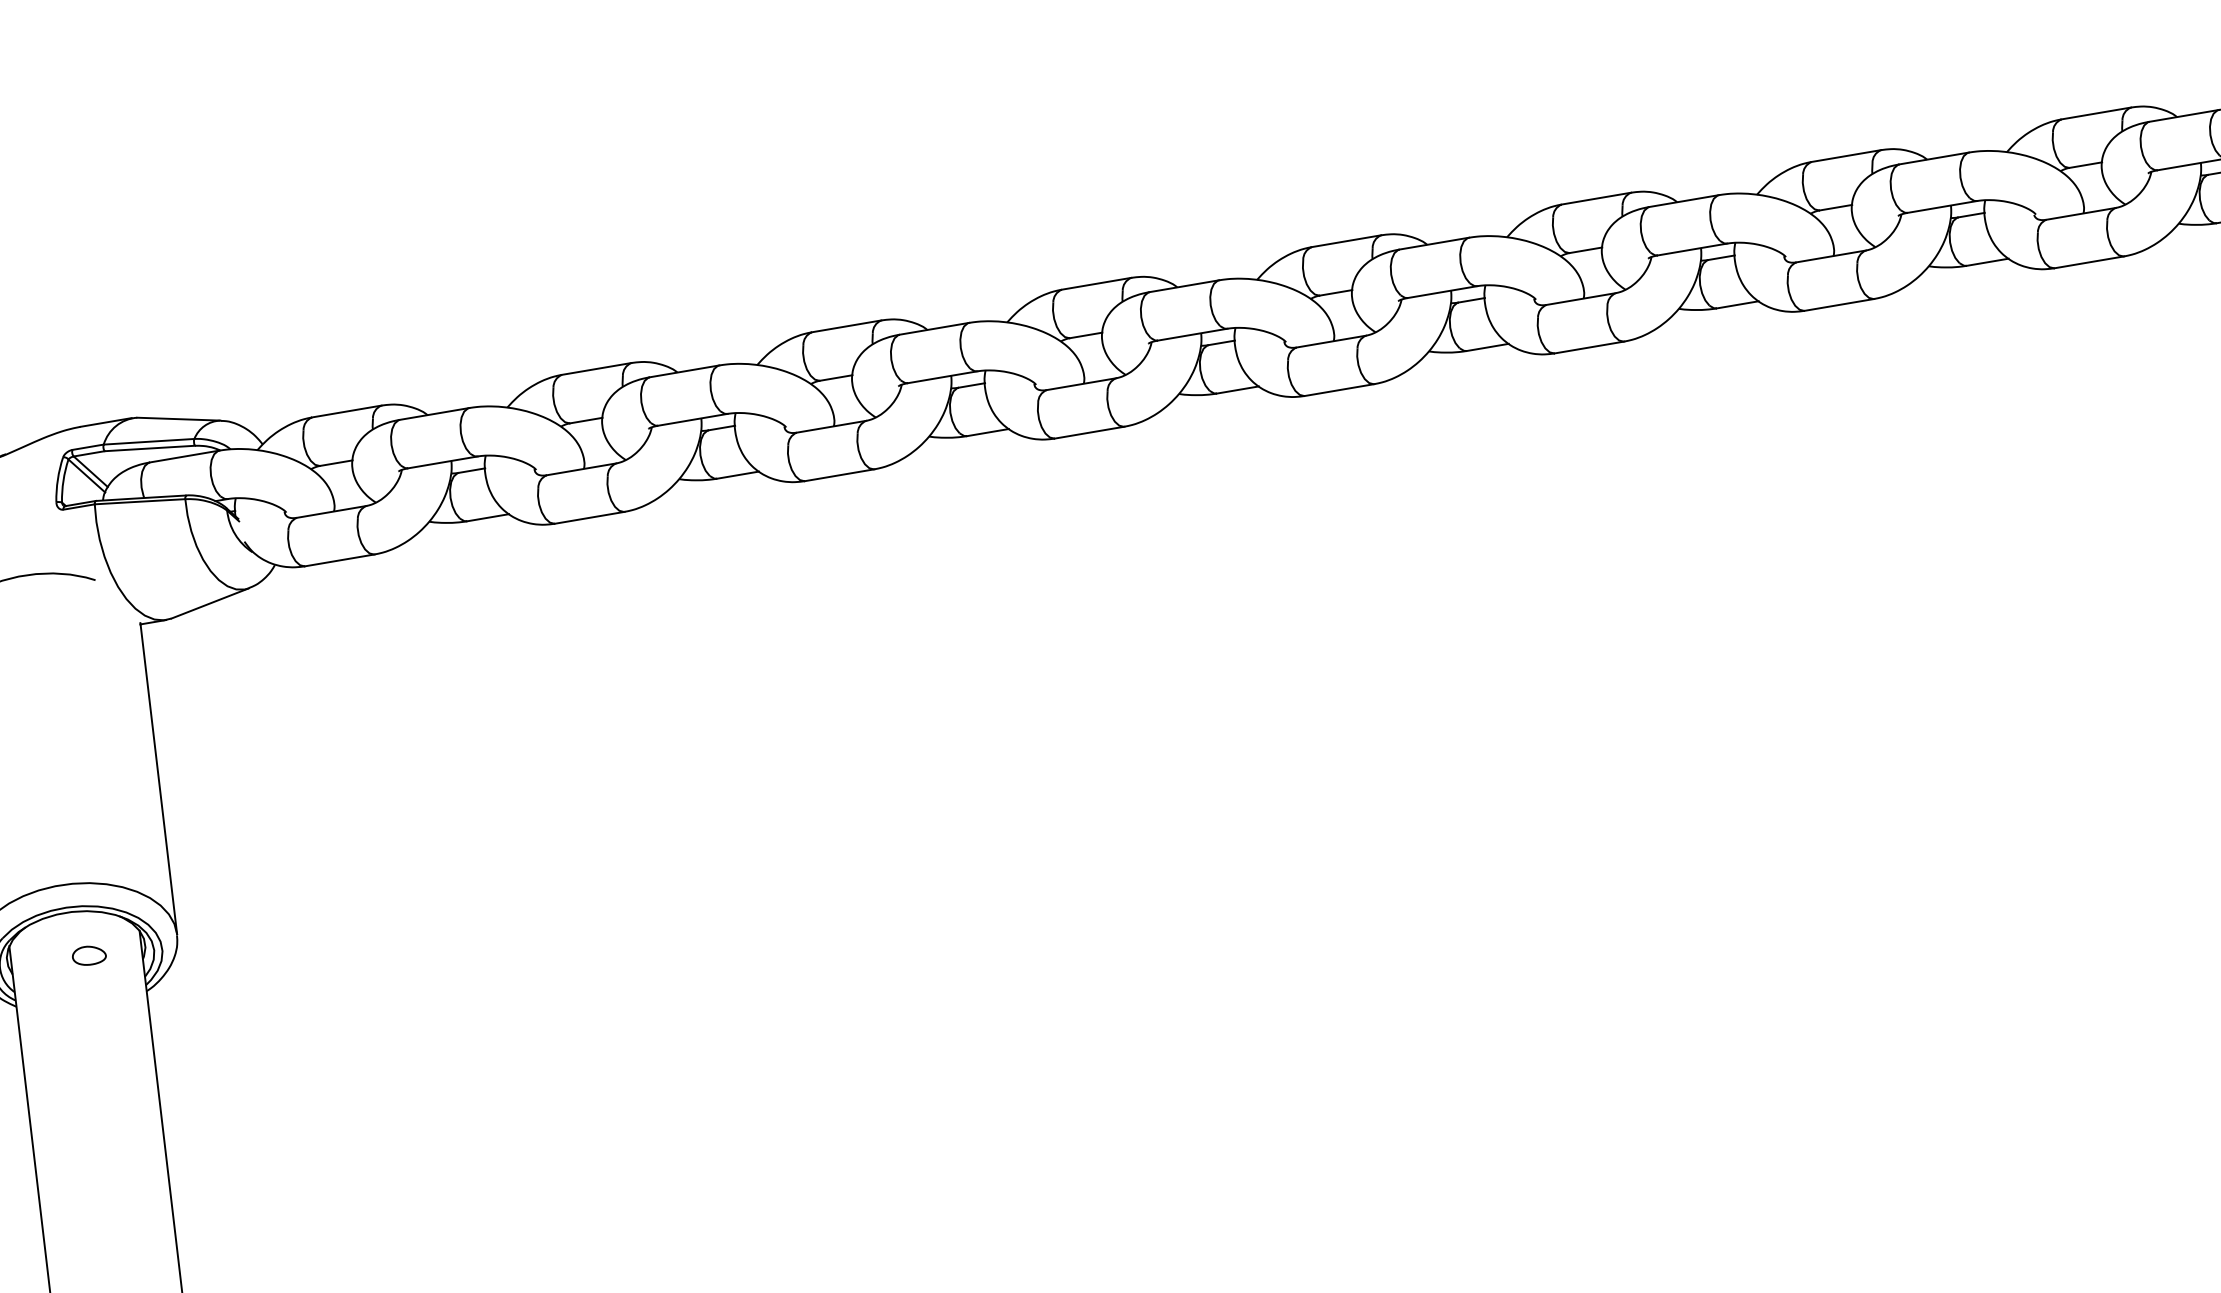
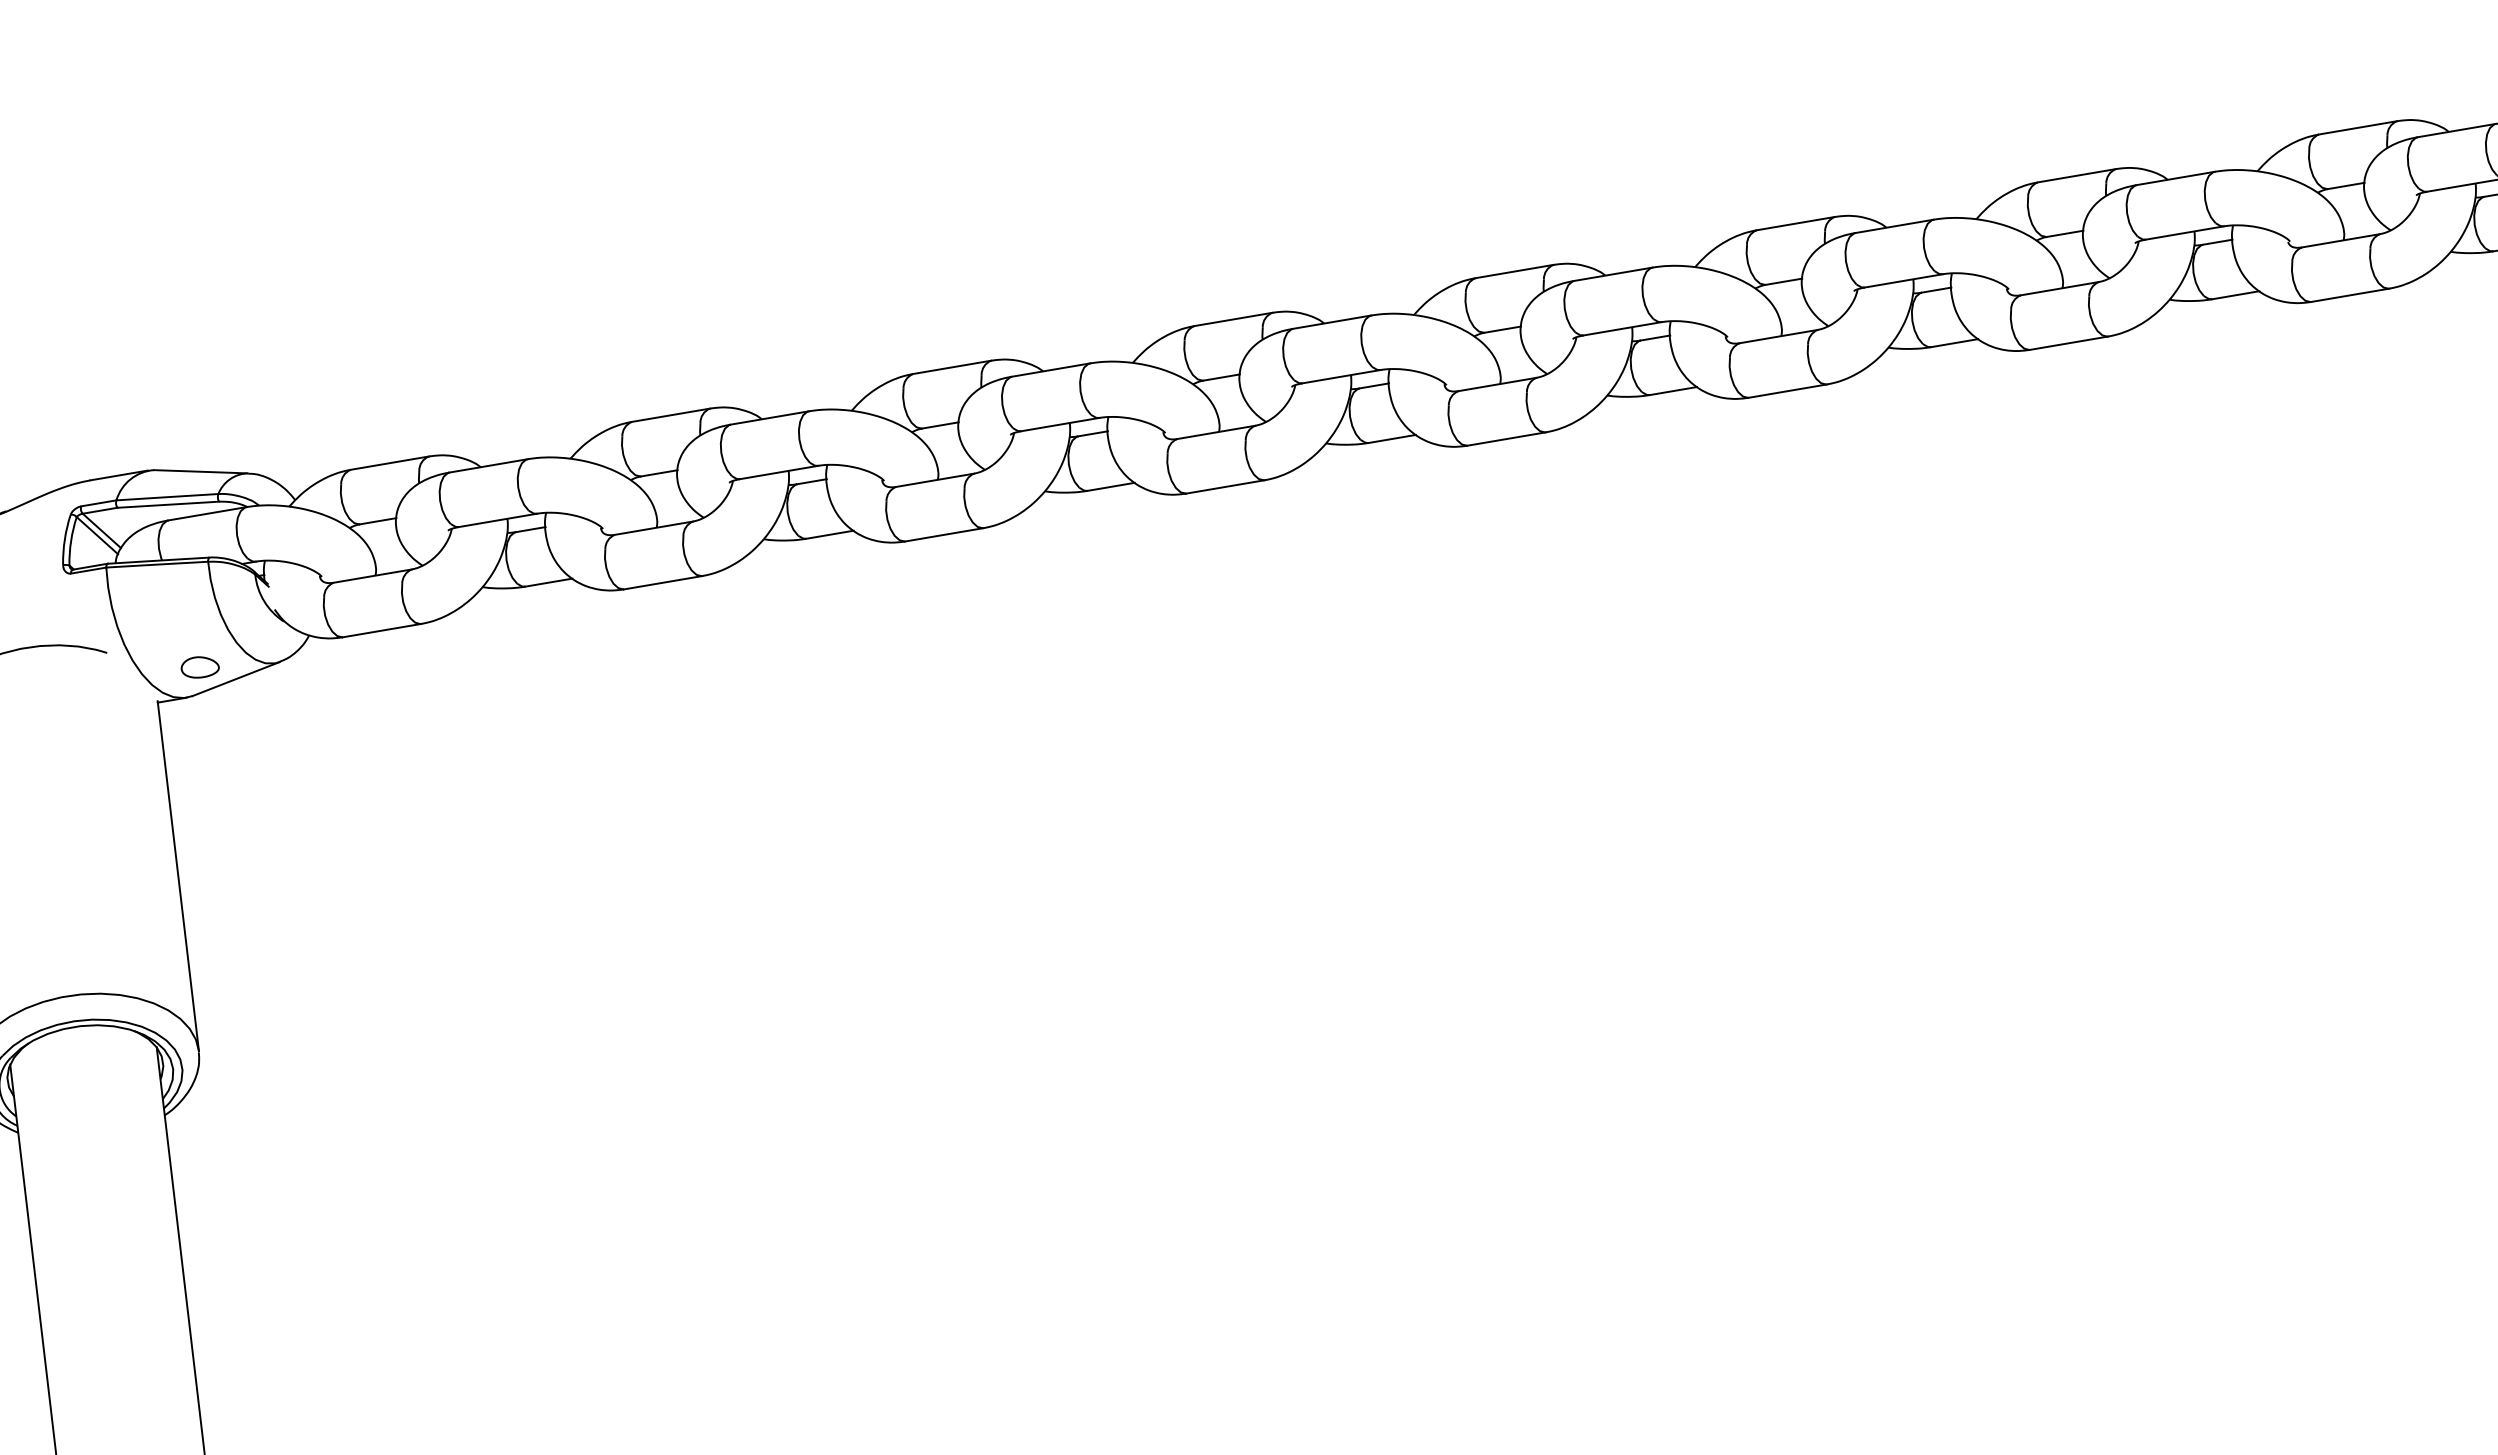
part: (88, 955) -> (199, 667), moved

